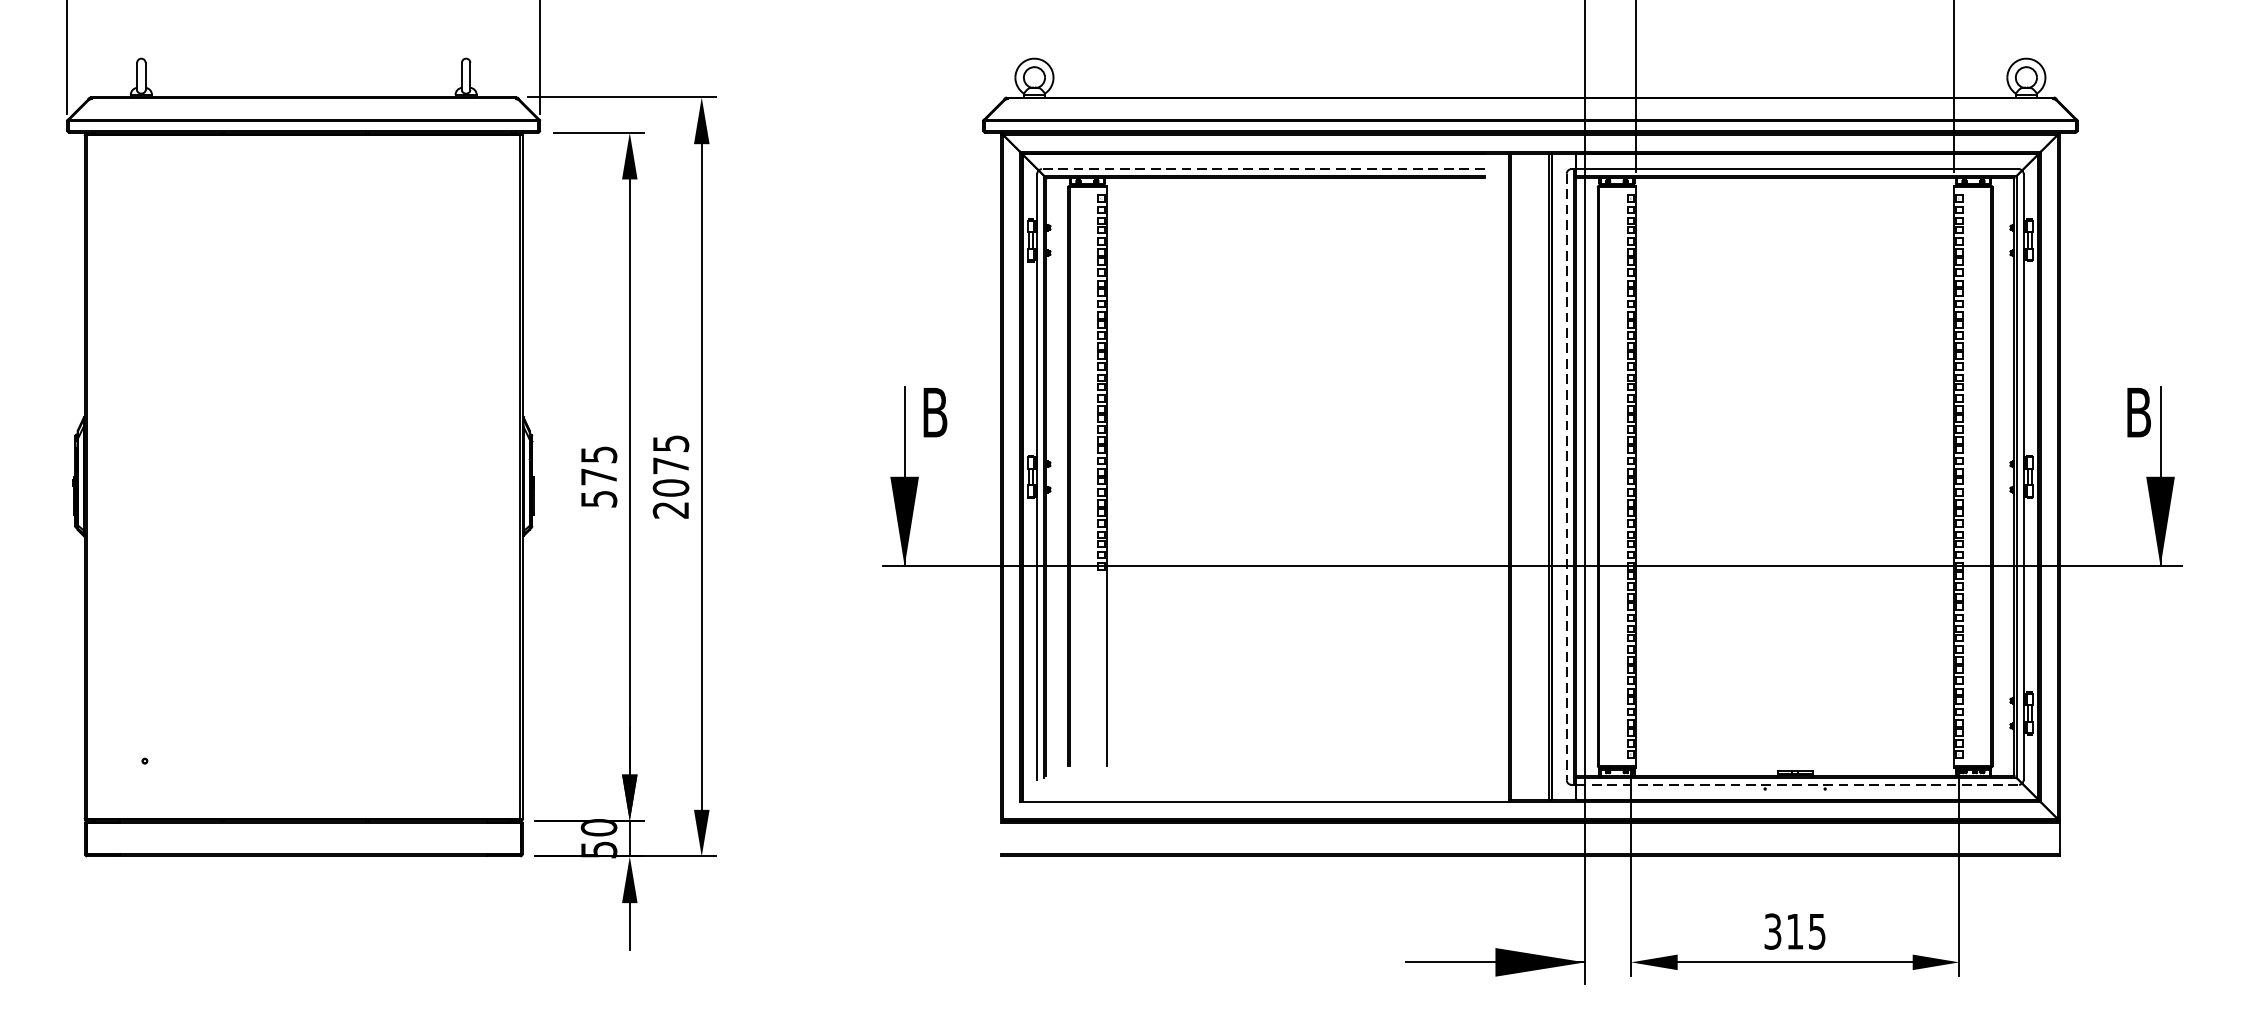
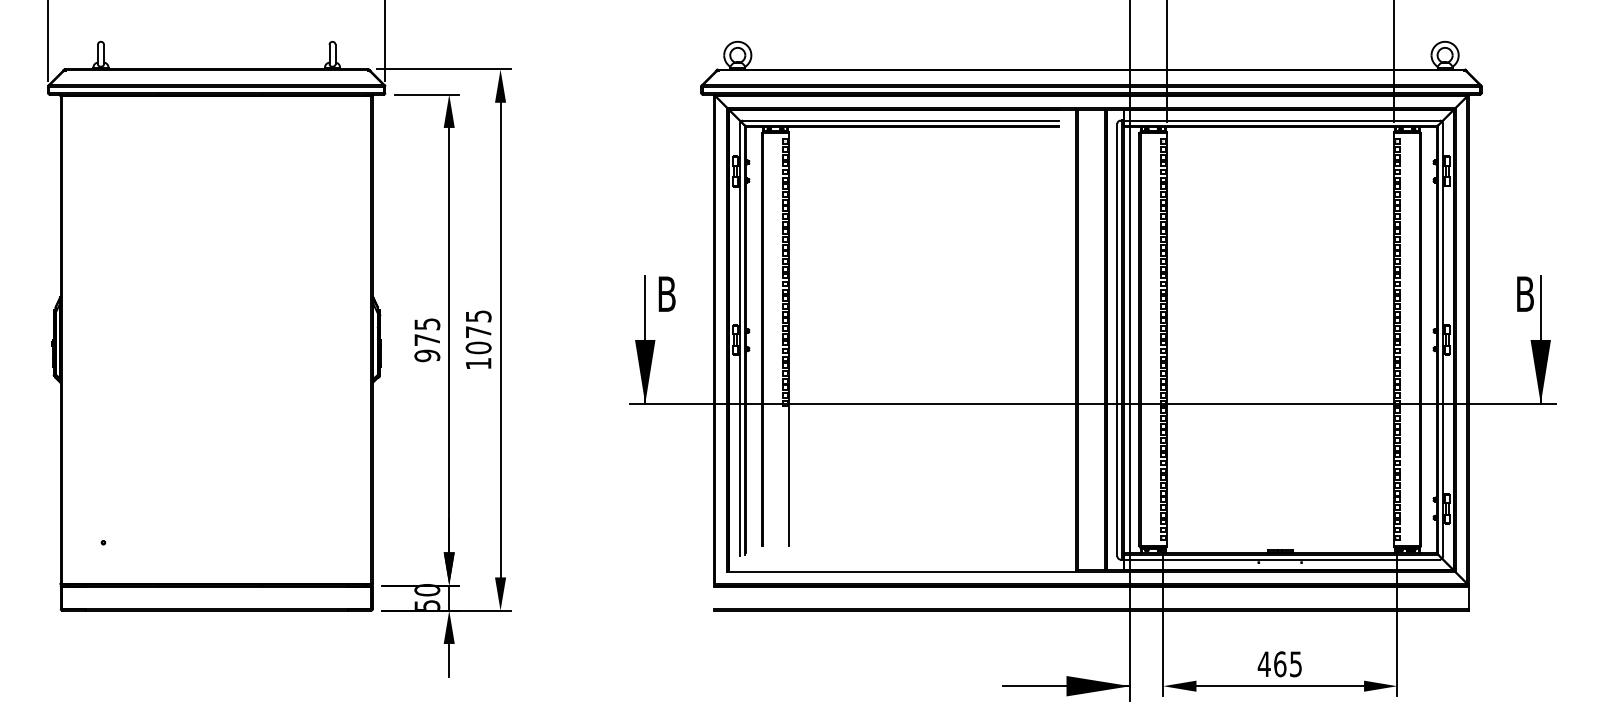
line: (1262, 169) -> (900, 120), dashed -> solid
line: (1566, 477) -> (1117, 340), dashed -> solid
text: (599, 498) -> (427, 355), 575 -> 975
text: (670, 509) -> (478, 363), 2075 -> 1075
line: (1798, 784) -> (1282, 559), dashed -> solid
text: (1782, 931) -> (1271, 664), 315 -> 465

